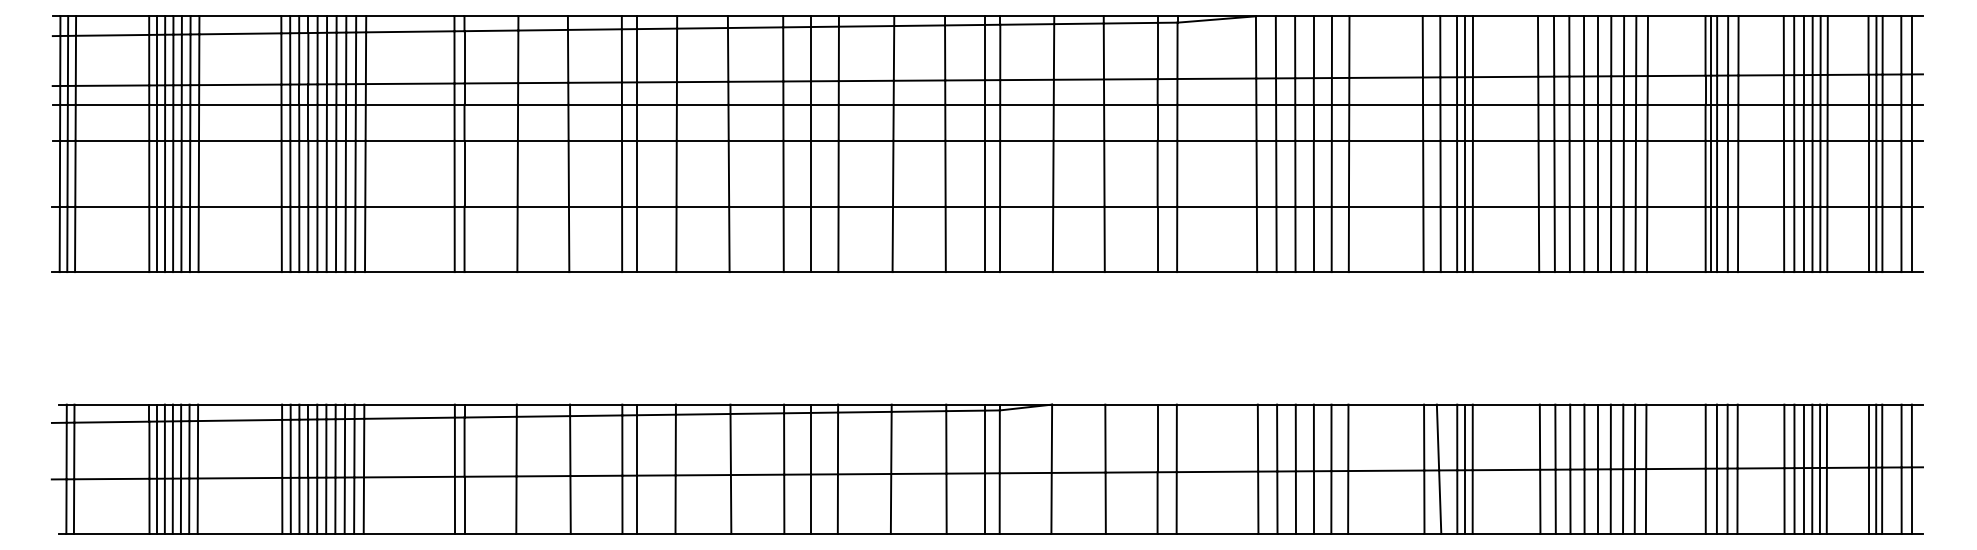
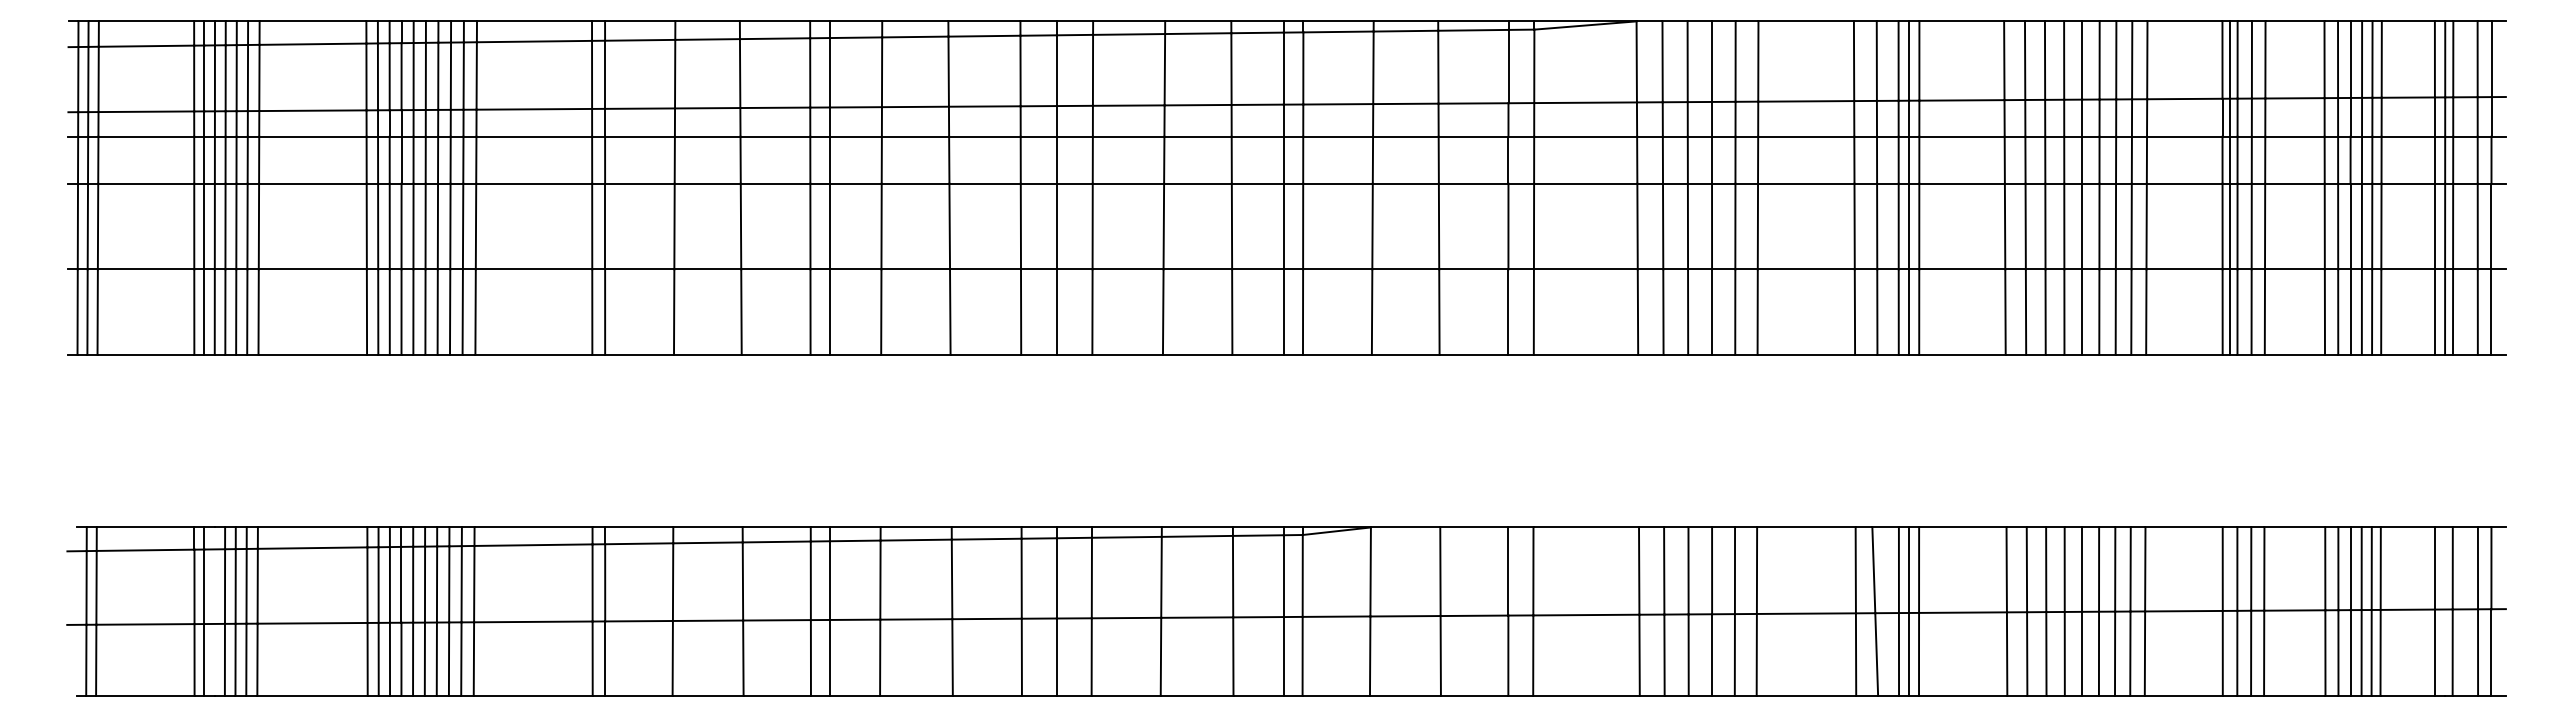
line: (164, 469) -> (214, 611), removed
line: (1875, 469) -> (2444, 611), removed

